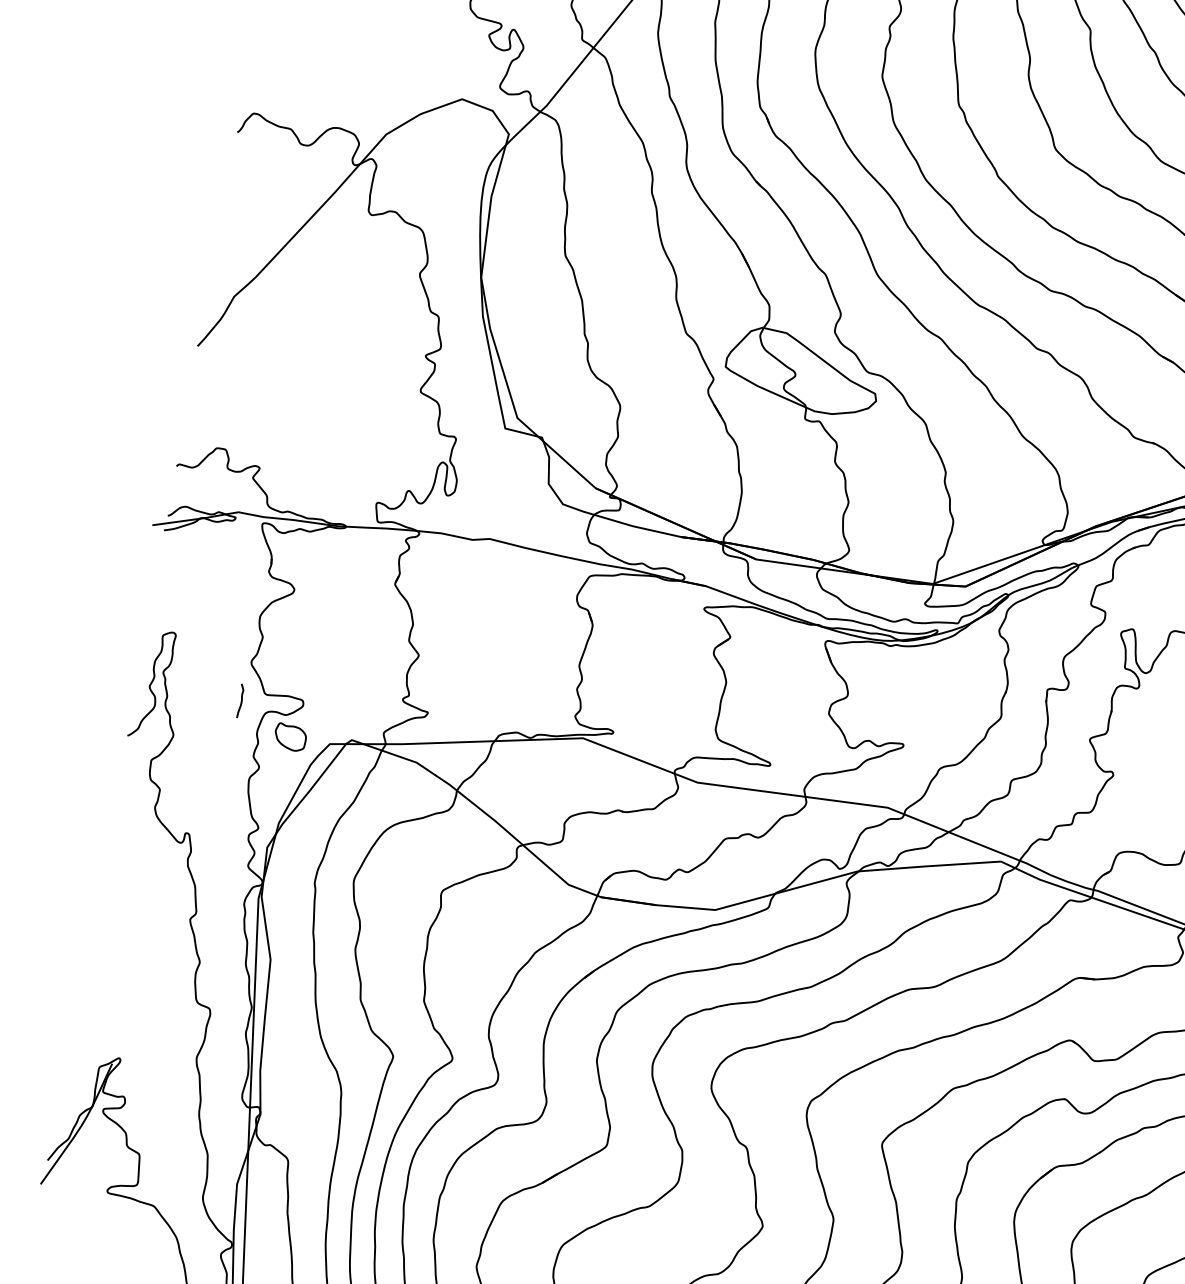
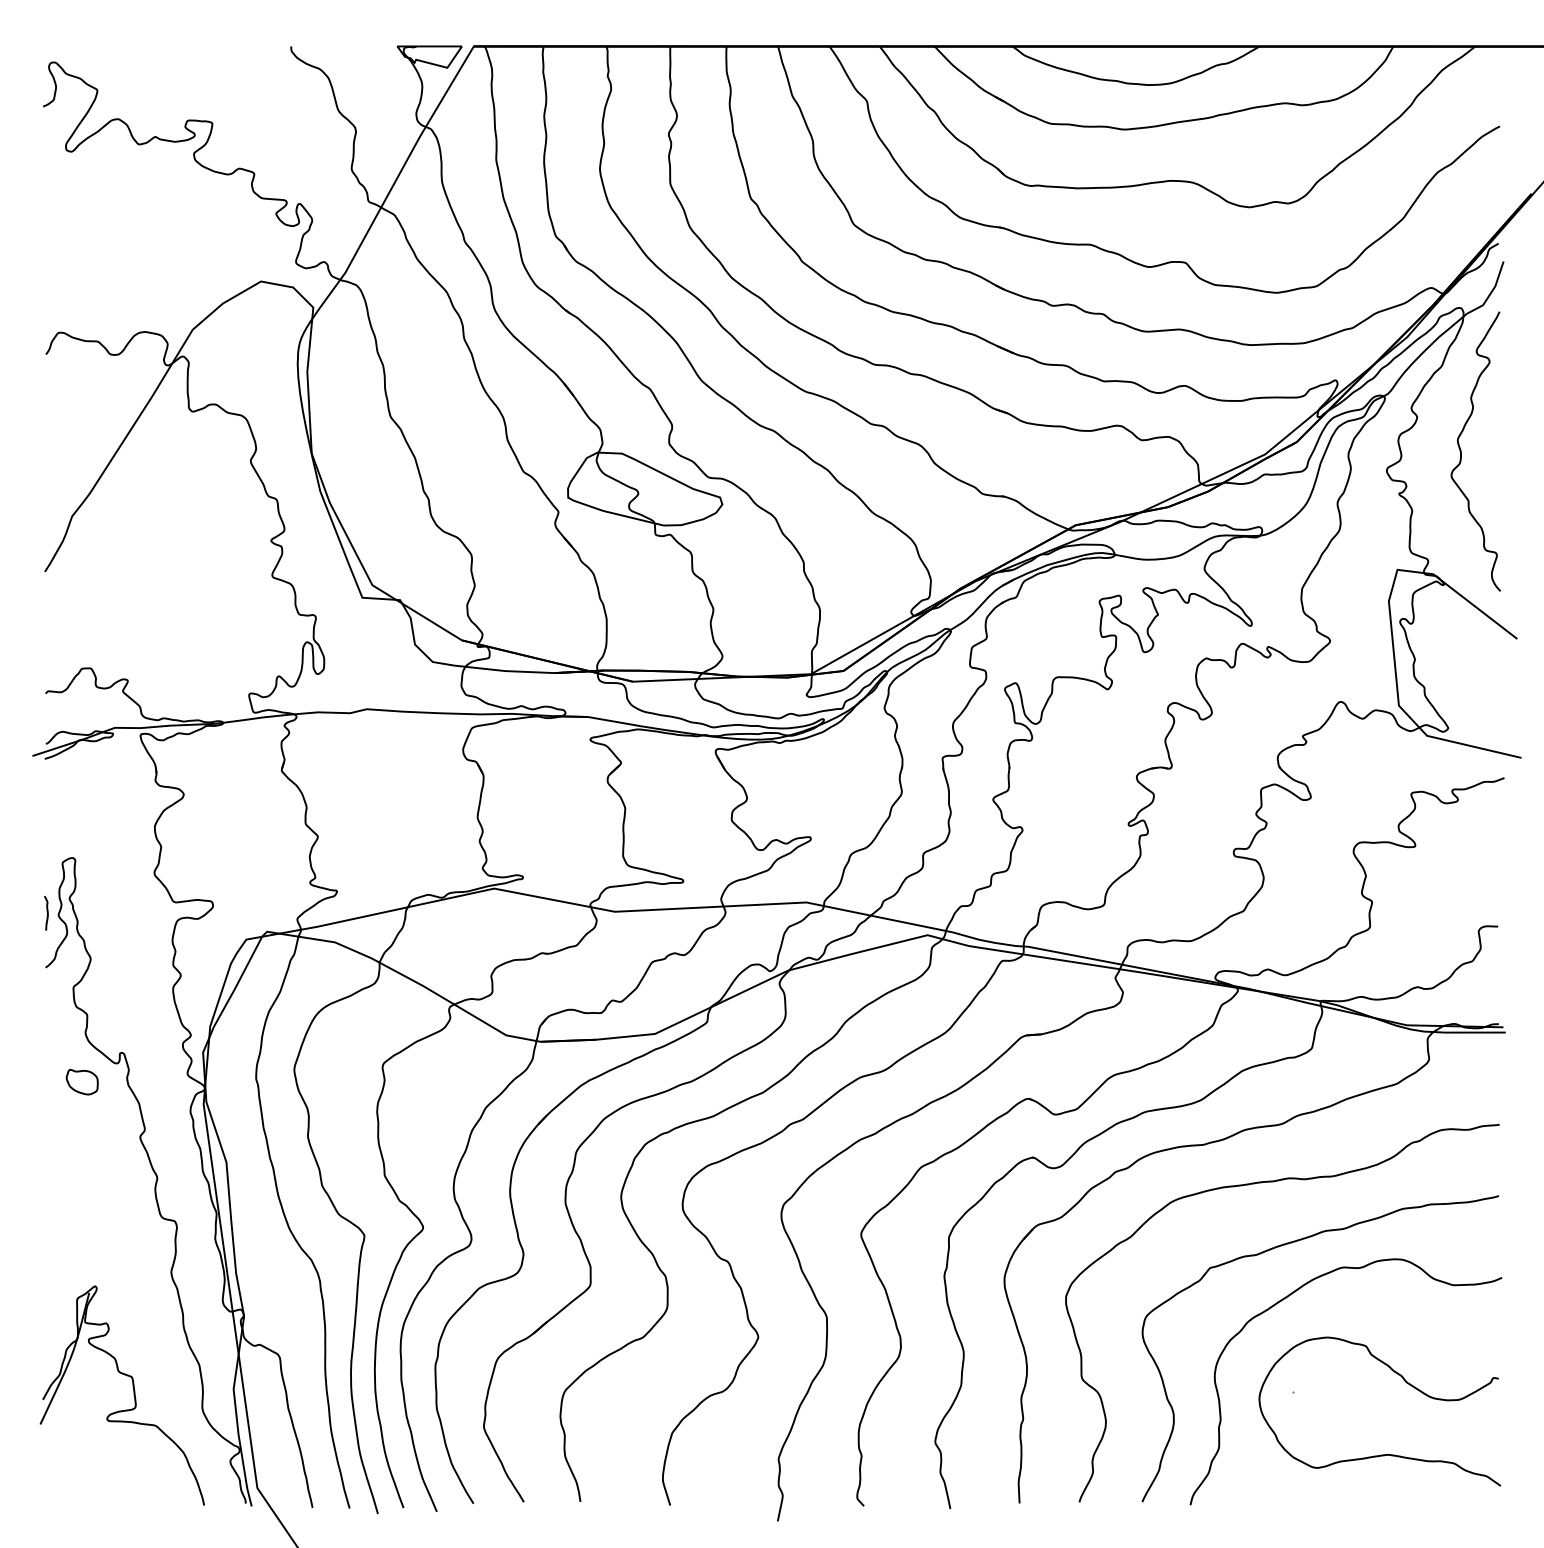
curve: (240, 700) -> (46, 912), moved
part: (289, 736) -> (81, 1081), moved

